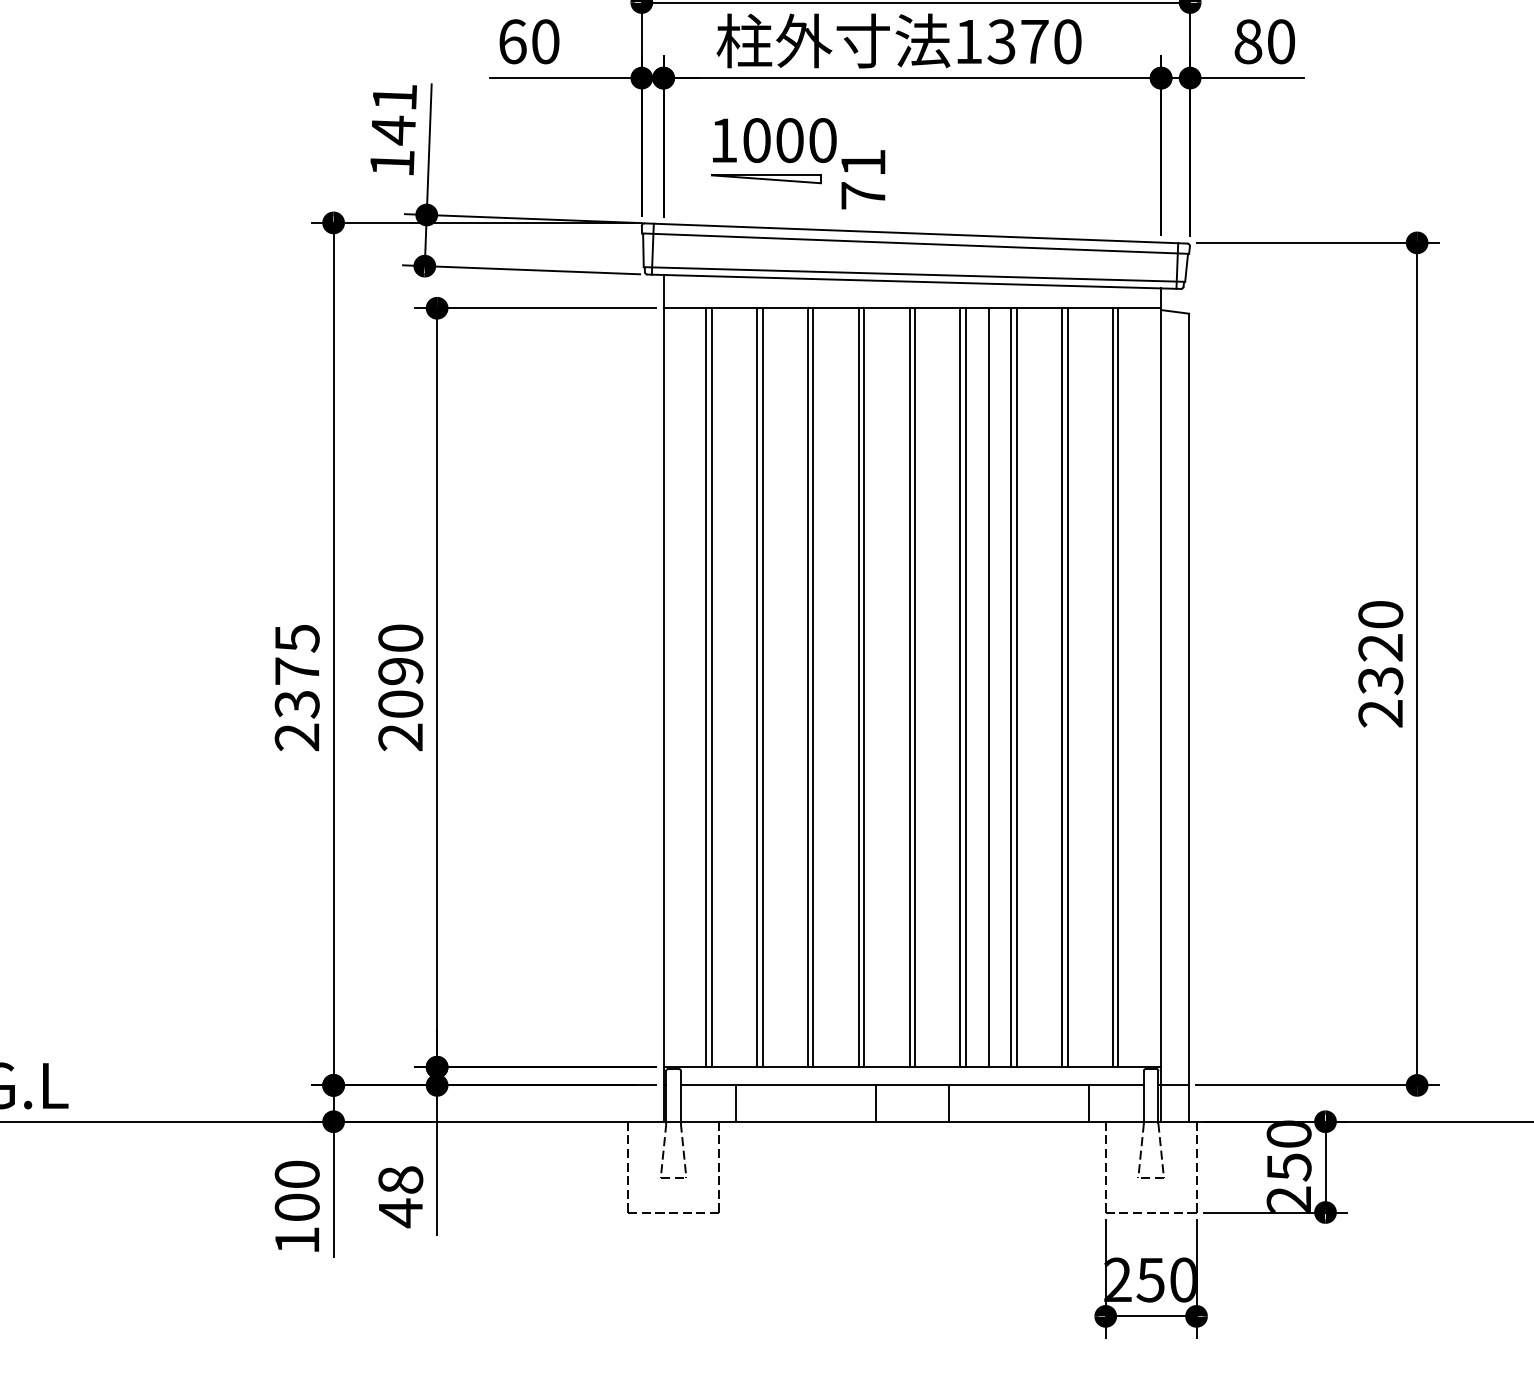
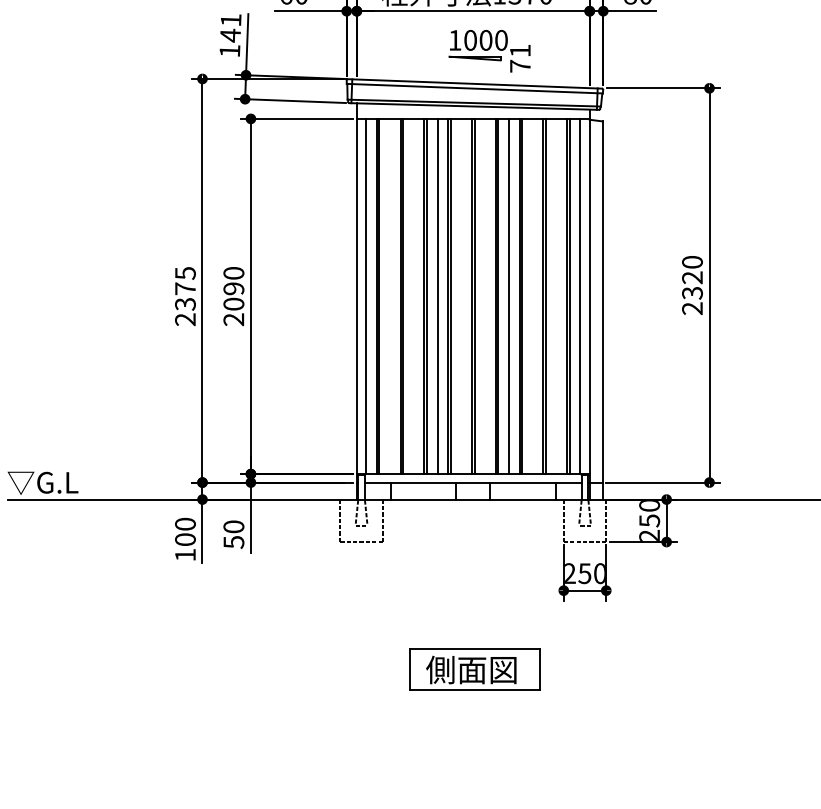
part: (797, 164) -> (489, 51), moved
line: (684, 687) -> (366, 296), added
line: (835, 687) -> (437, 296), added
line: (1141, 687) -> (580, 296), added
text: (399, 1196) -> (233, 534), 48 -> 50

